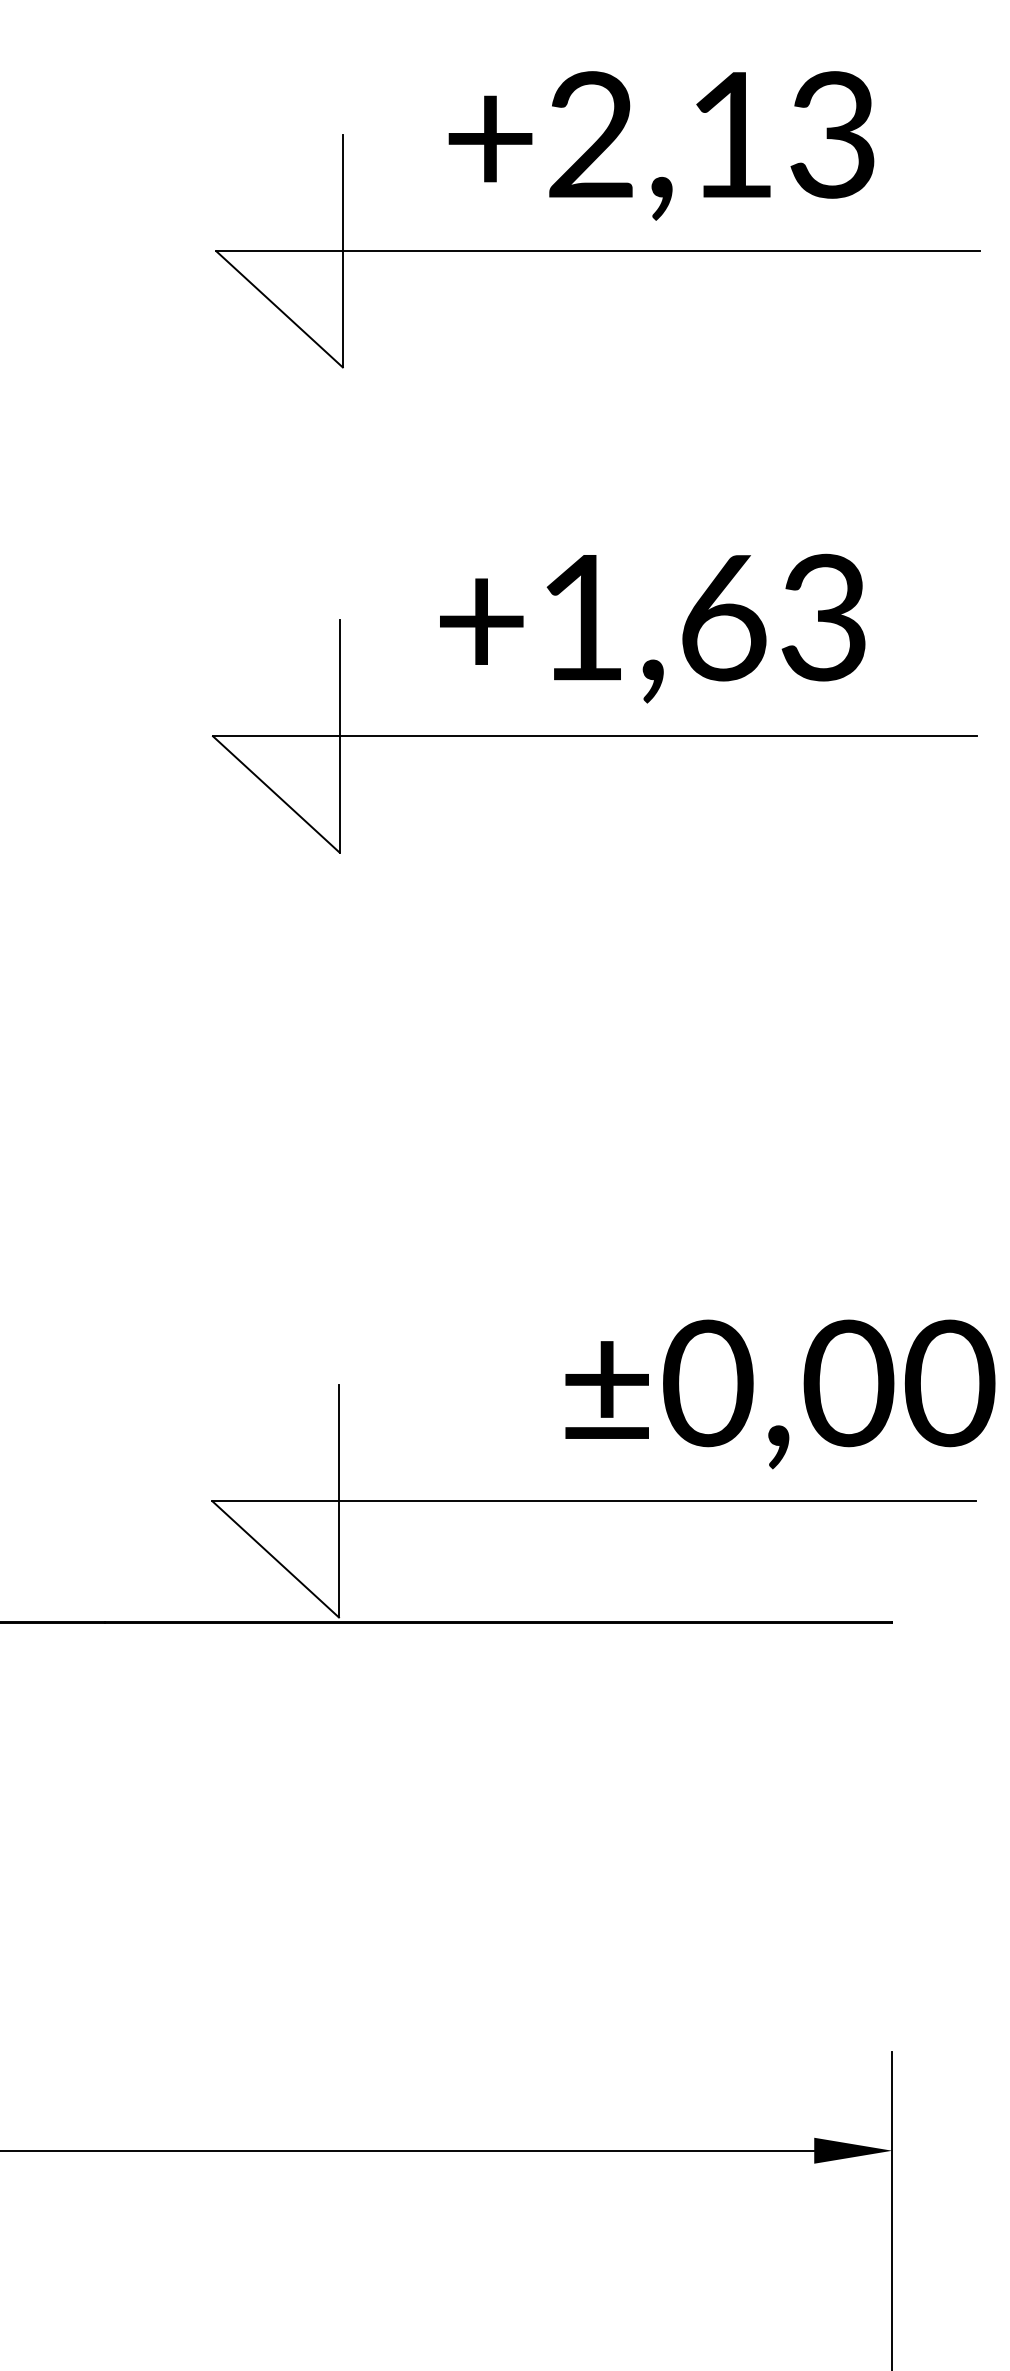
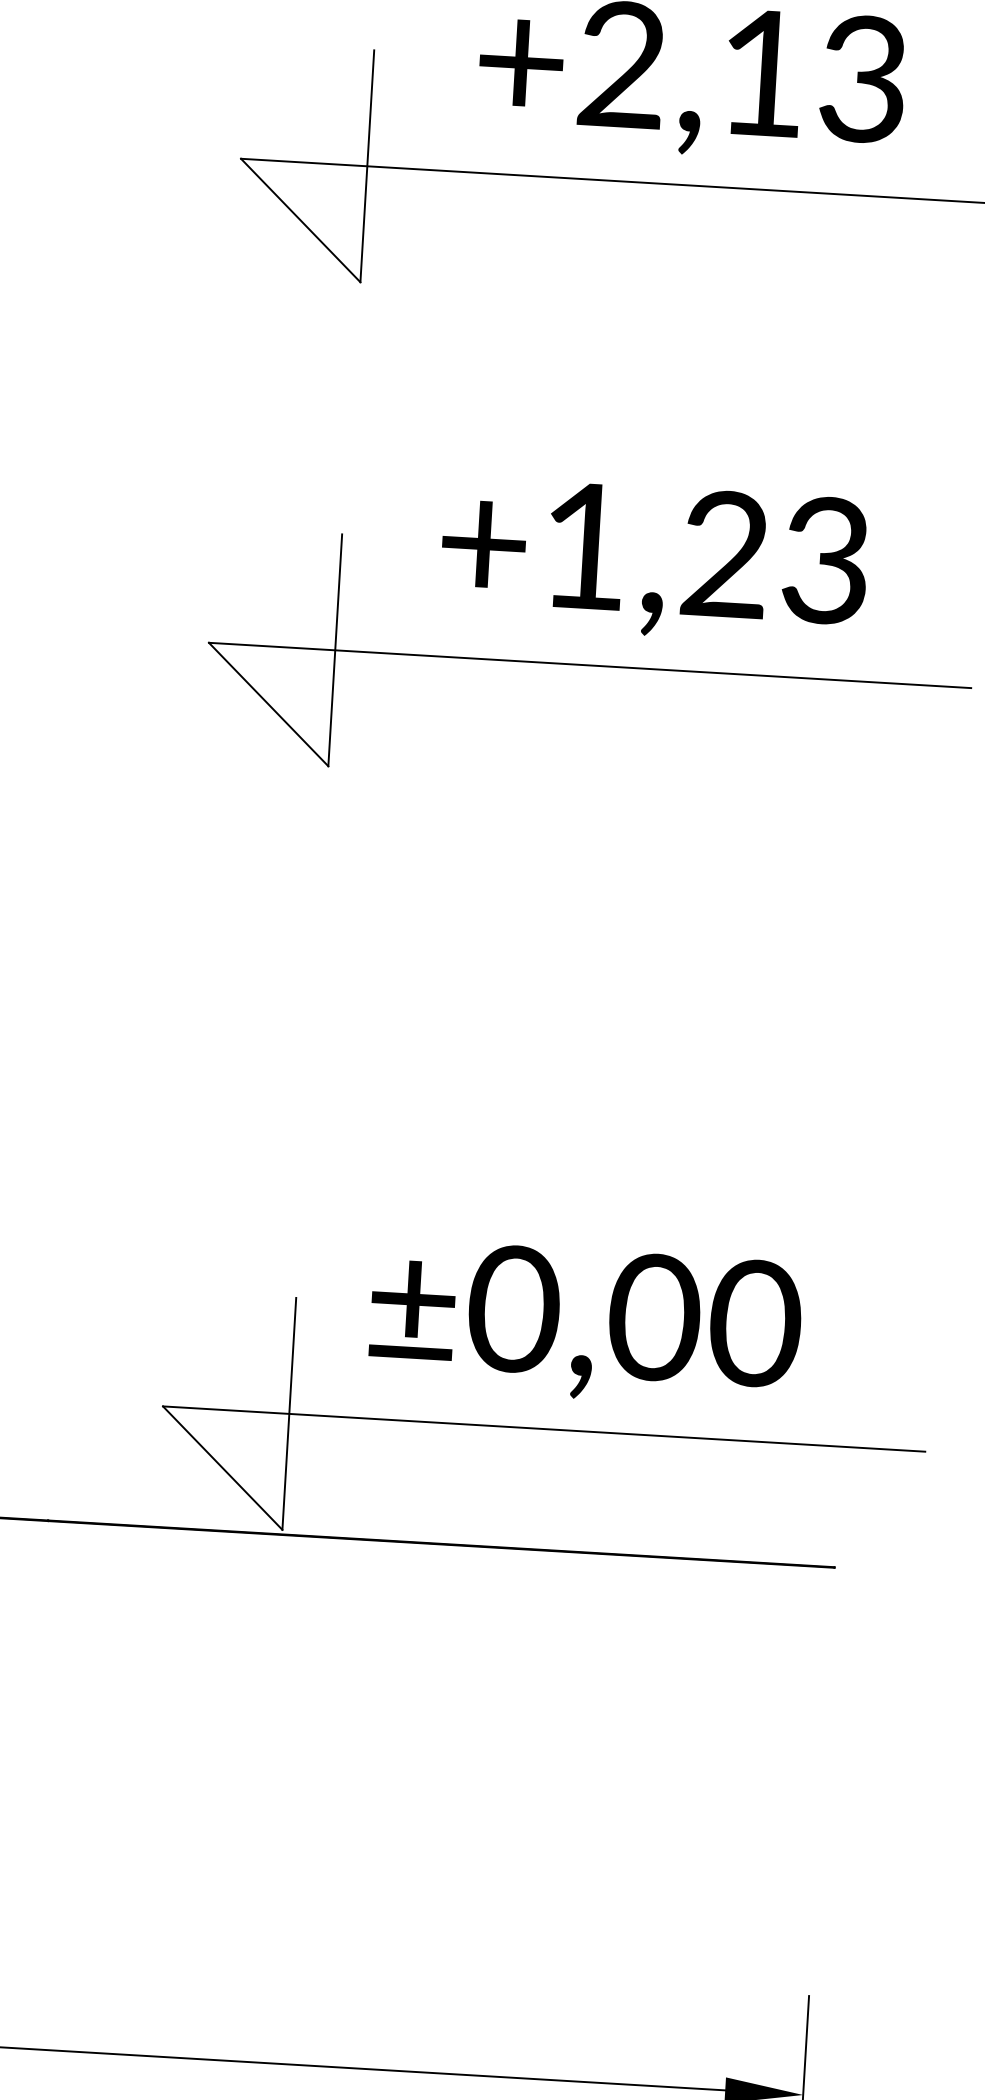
text: (723, 617) -> (725, 554), +1,63 -> +1,23
text: (780, 1394) -> (585, 1324), moved

